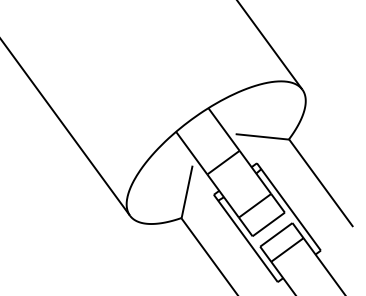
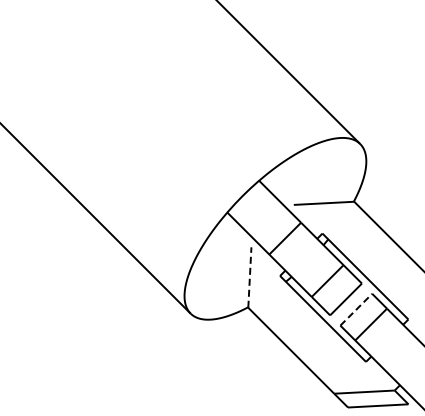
line: (186, 191) -> (249, 277), solid -> dashed
line: (276, 234) -> (356, 309), solid -> dashed

